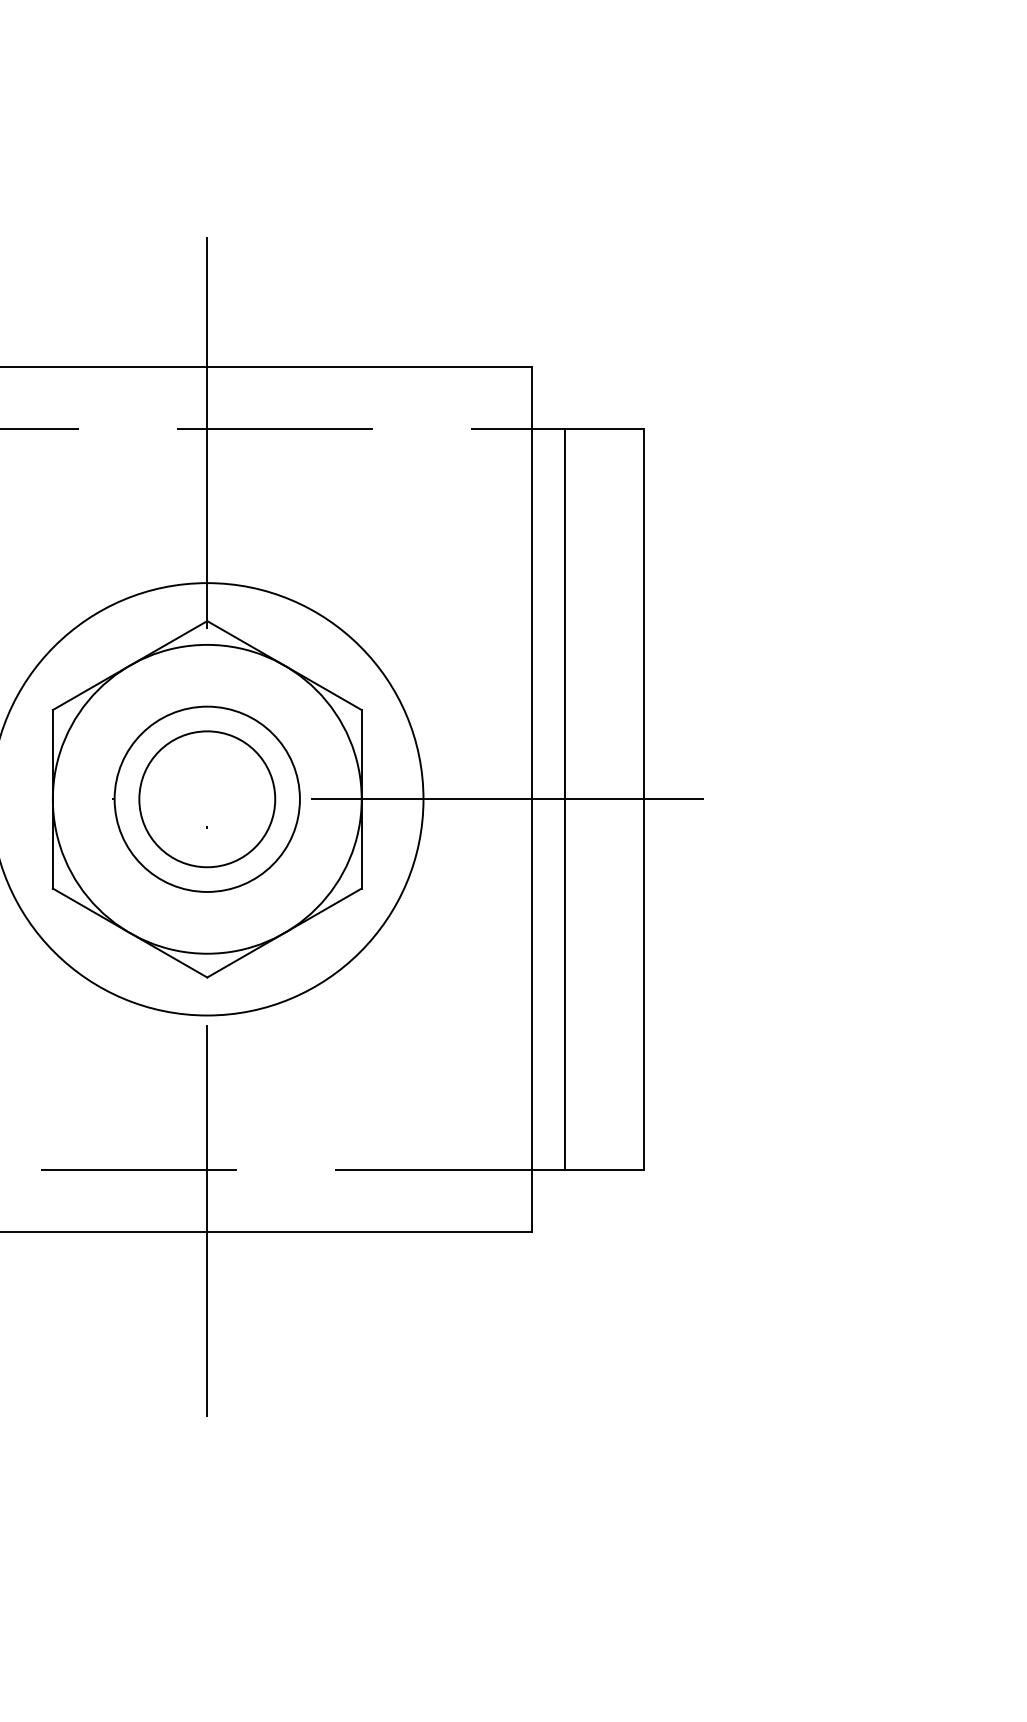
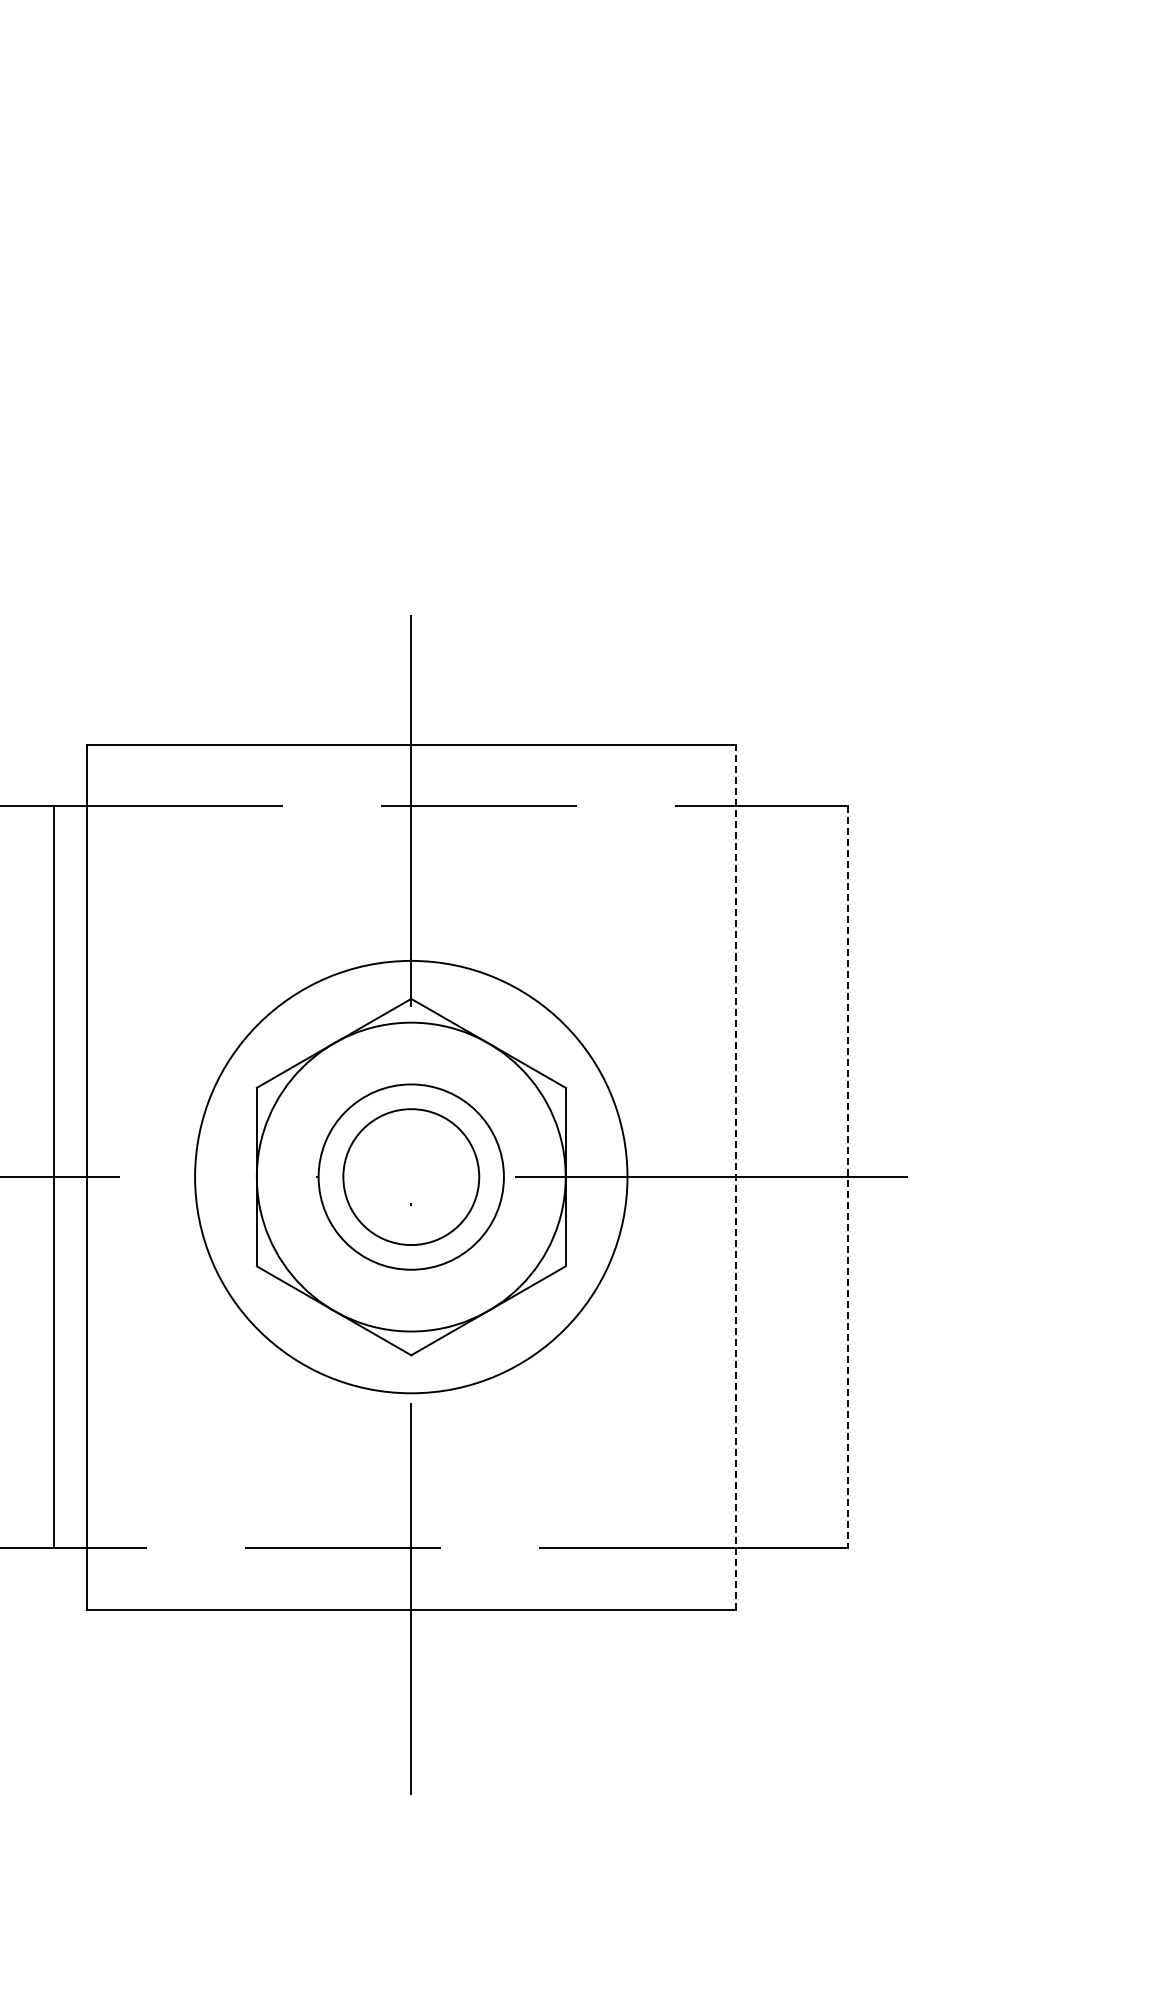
line: (531, 798) -> (735, 1176), solid -> dashed
line: (565, 798) -> (769, 1176), removed
line: (644, 799) -> (848, 1177), solid -> dashed

